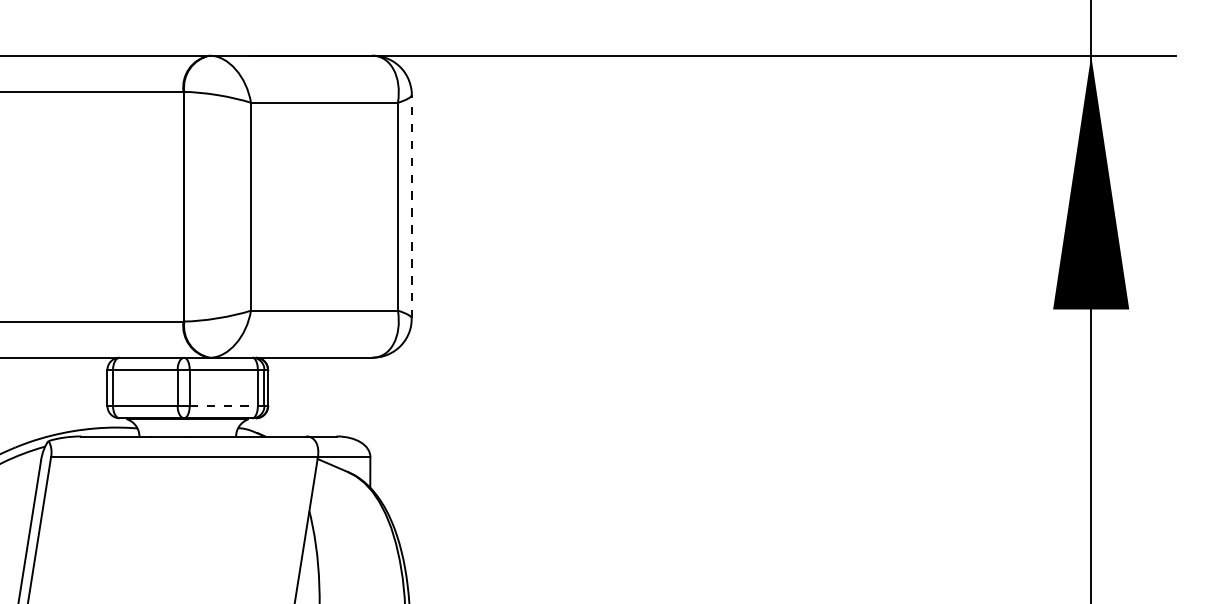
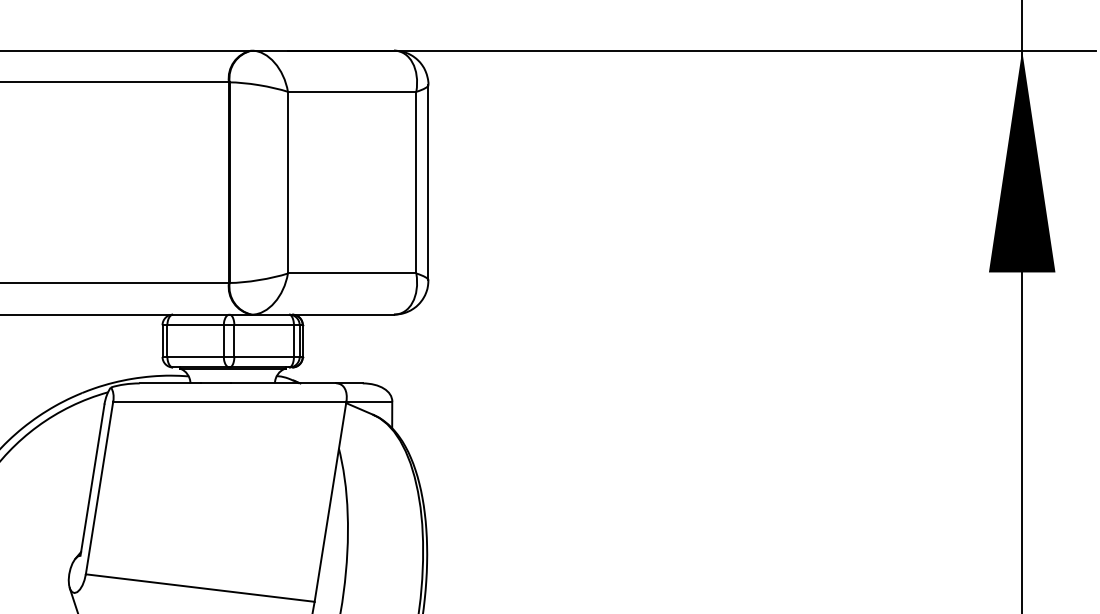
line: (411, 206) -> (428, 182), dashed -> solid
line: (224, 405) -> (264, 356), dashed -> solid

